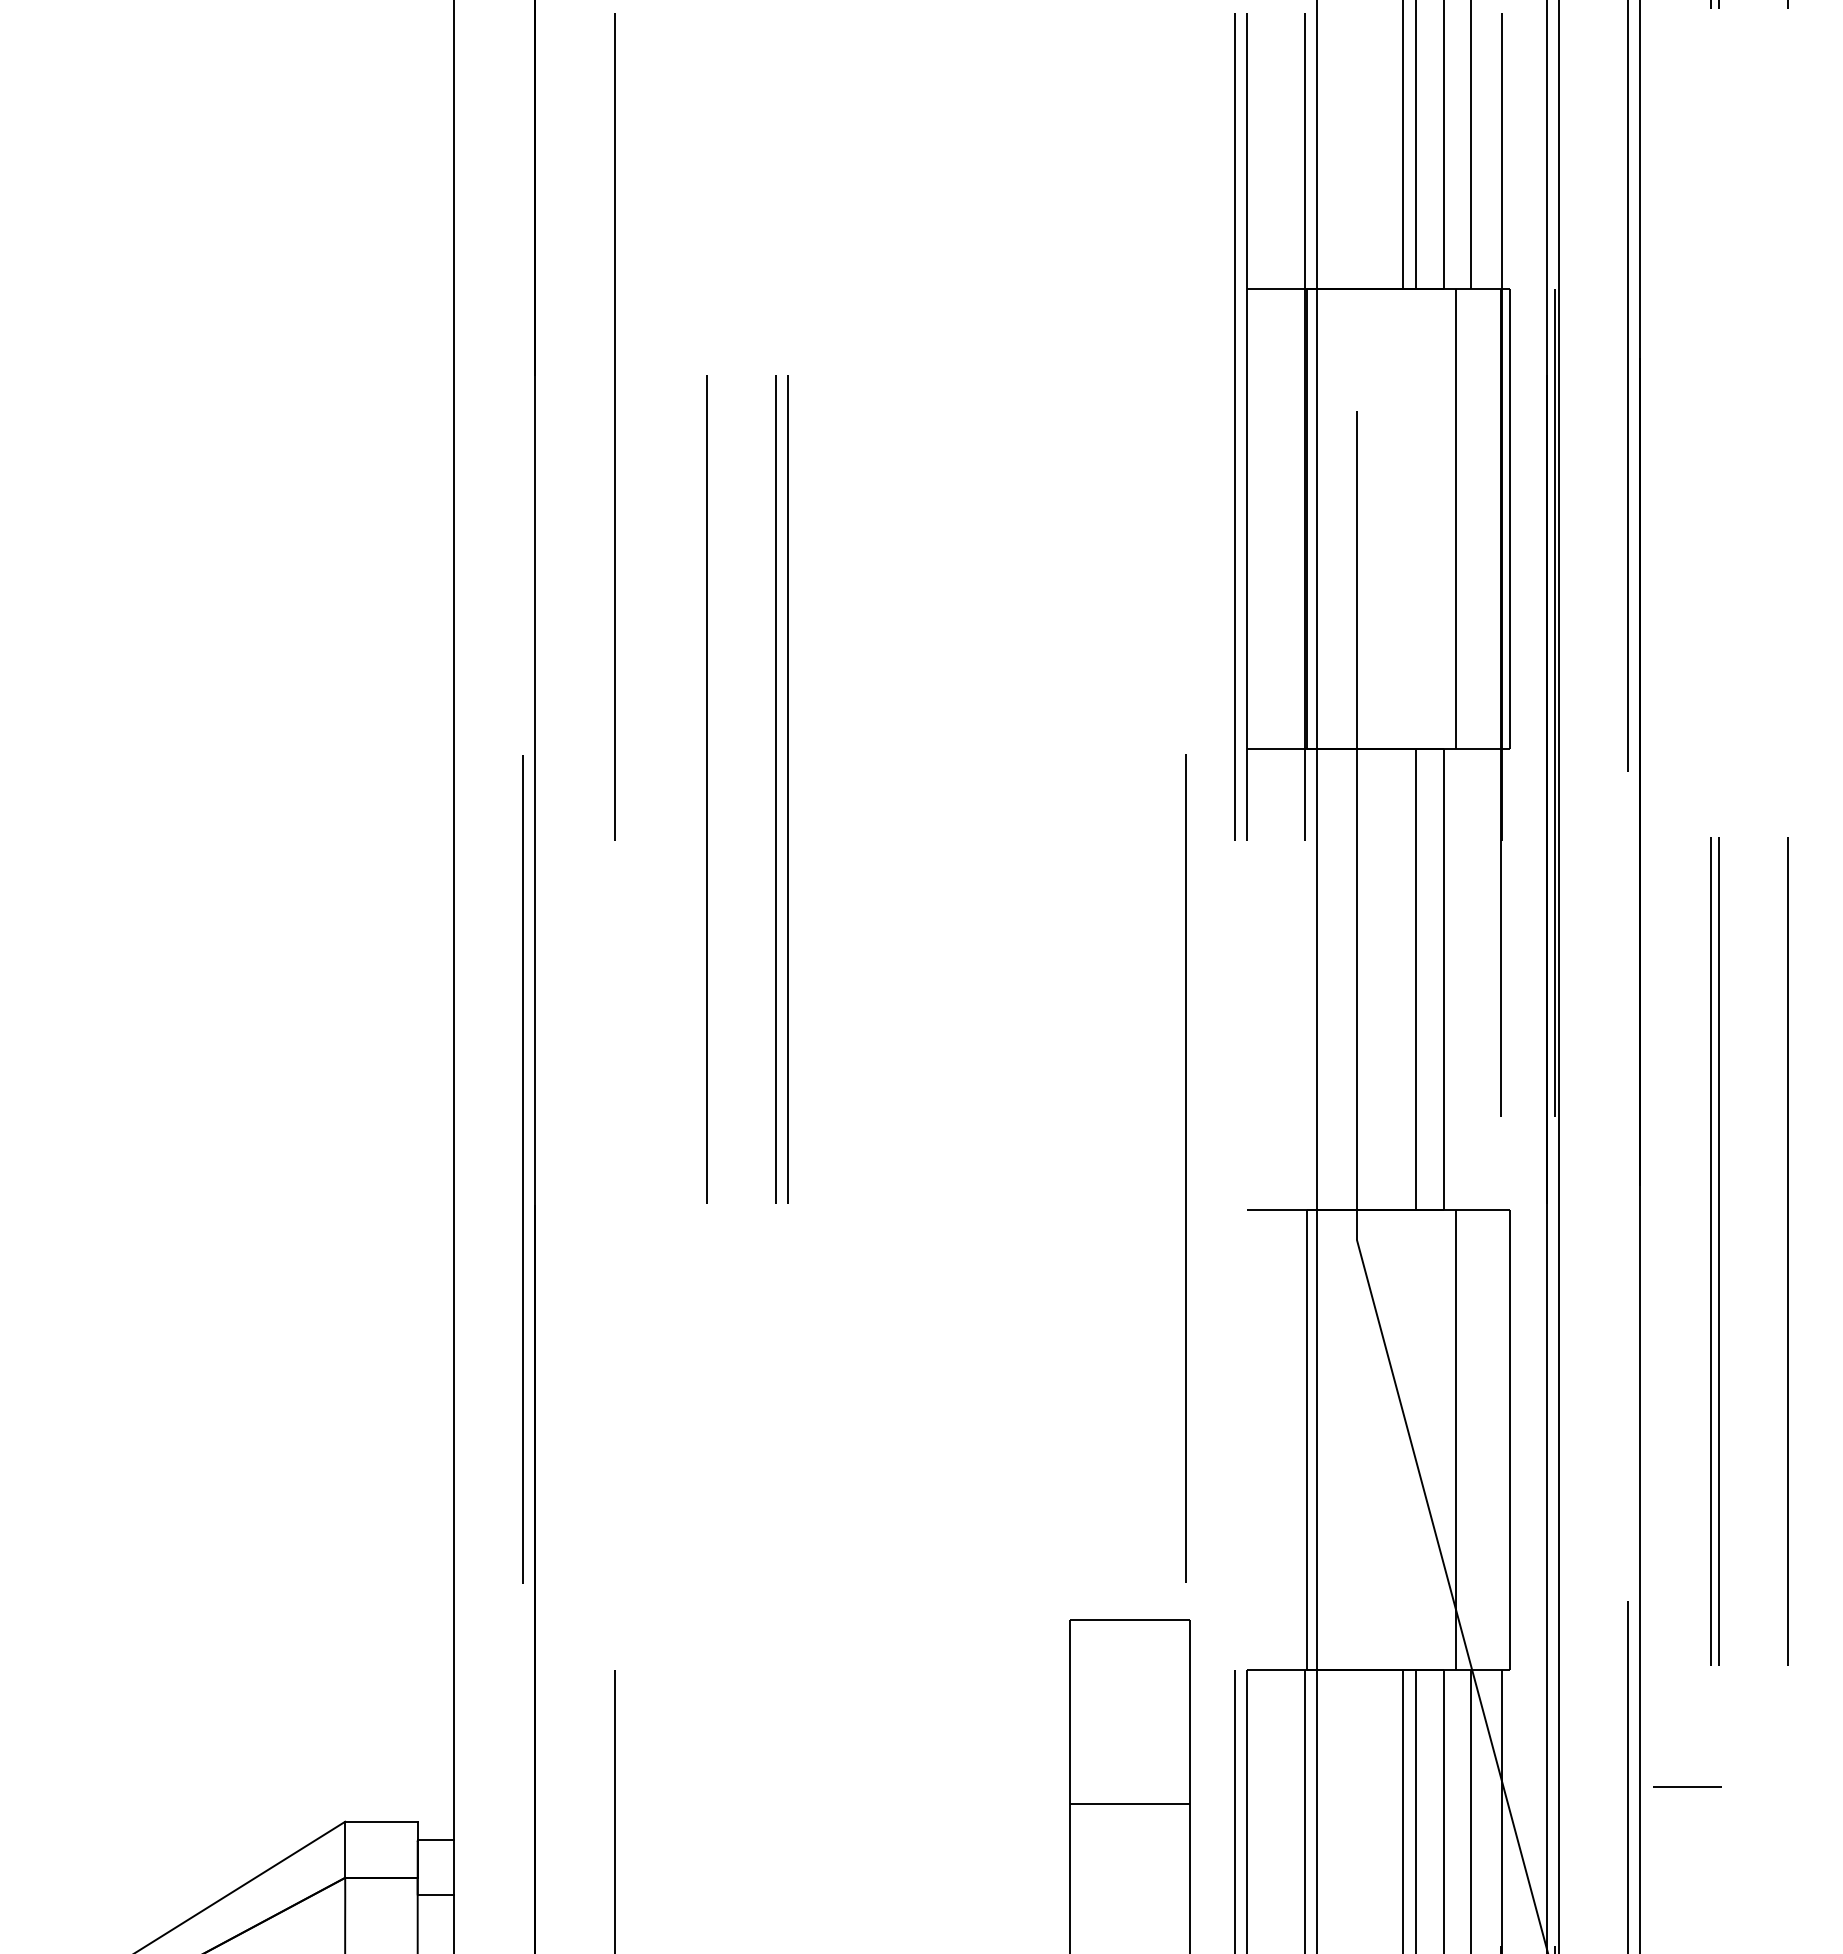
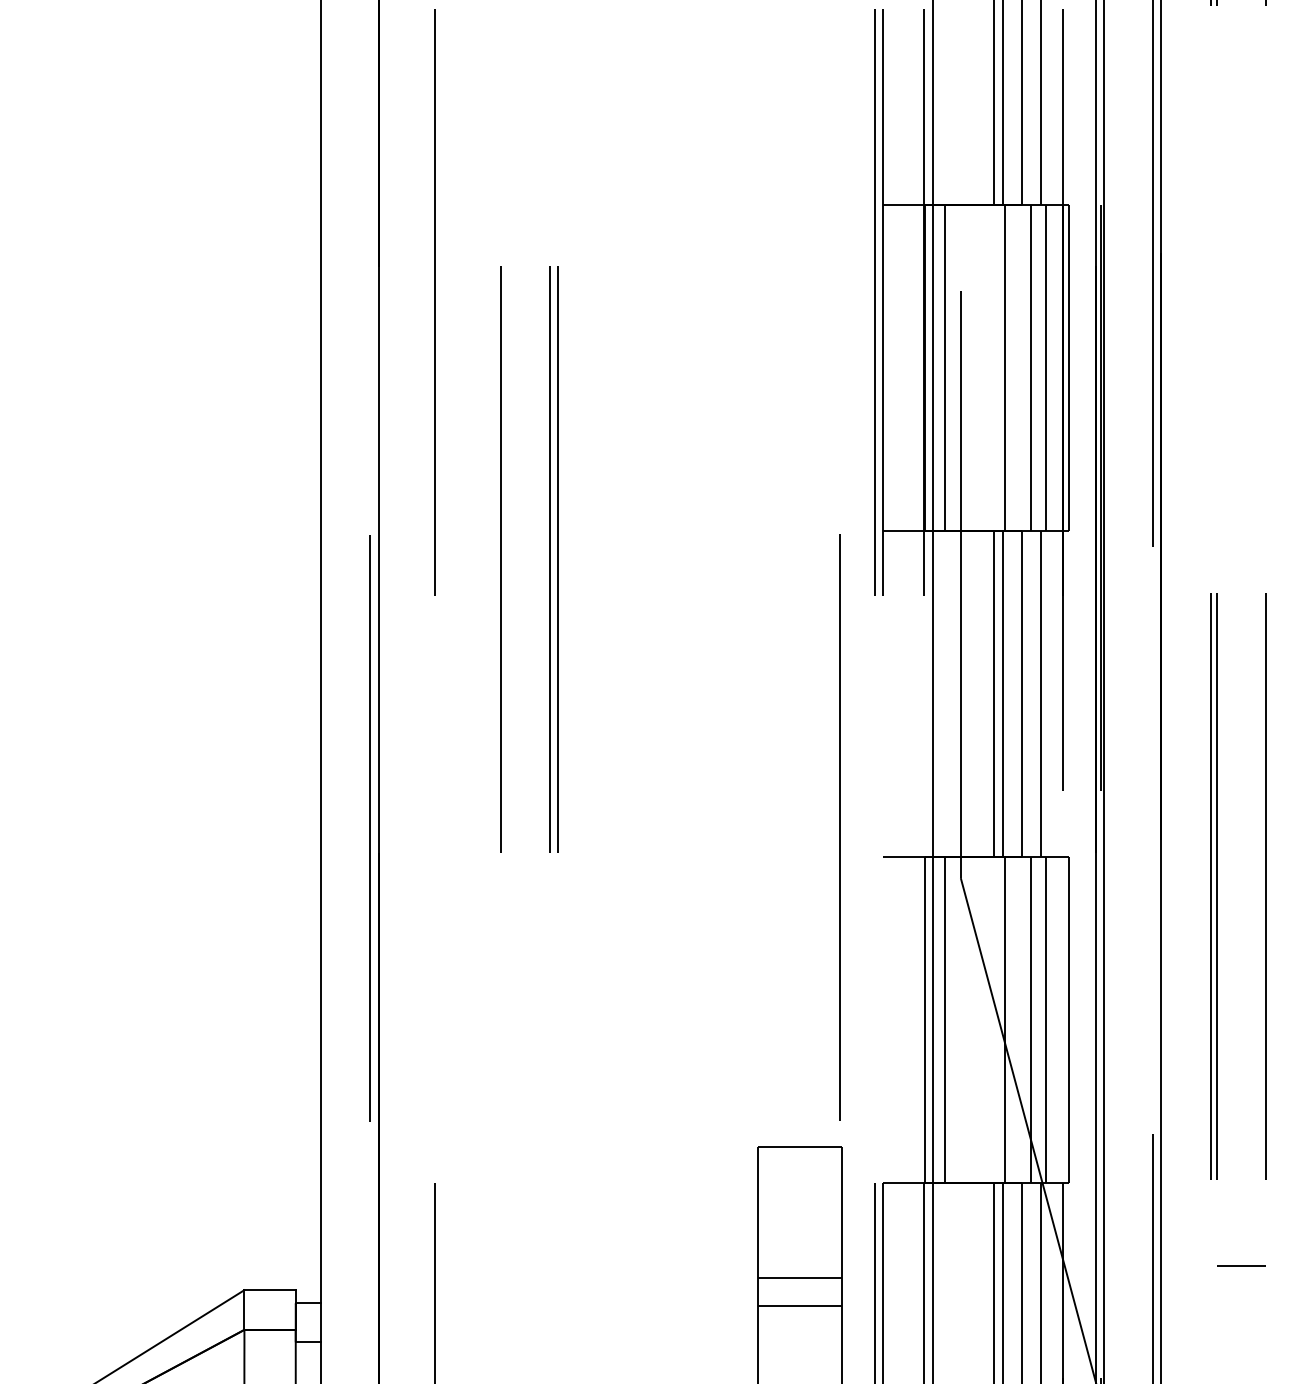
line: (1334, 518) -> (944, 367), added
line: (1419, 518) -> (1005, 367), added
line: (1477, 518) -> (1046, 367), added
line: (1403, 979) -> (993, 693), added
line: (1470, 979) -> (1041, 693), added
line: (1334, 1439) -> (944, 1019), added
line: (1419, 1439) -> (1005, 1019), added
line: (1477, 1439) -> (1046, 1019), added
line: (1687, 1786) -> (1241, 1265), moved
line: (1129, 1844) -> (799, 1306), added

